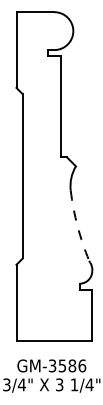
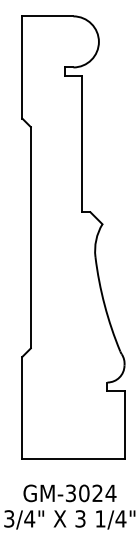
arc: (77, 226) -> (104, 305), dashed -> solid
text: (72, 366) -> (97, 493), GM-3586 -> GM-3024

